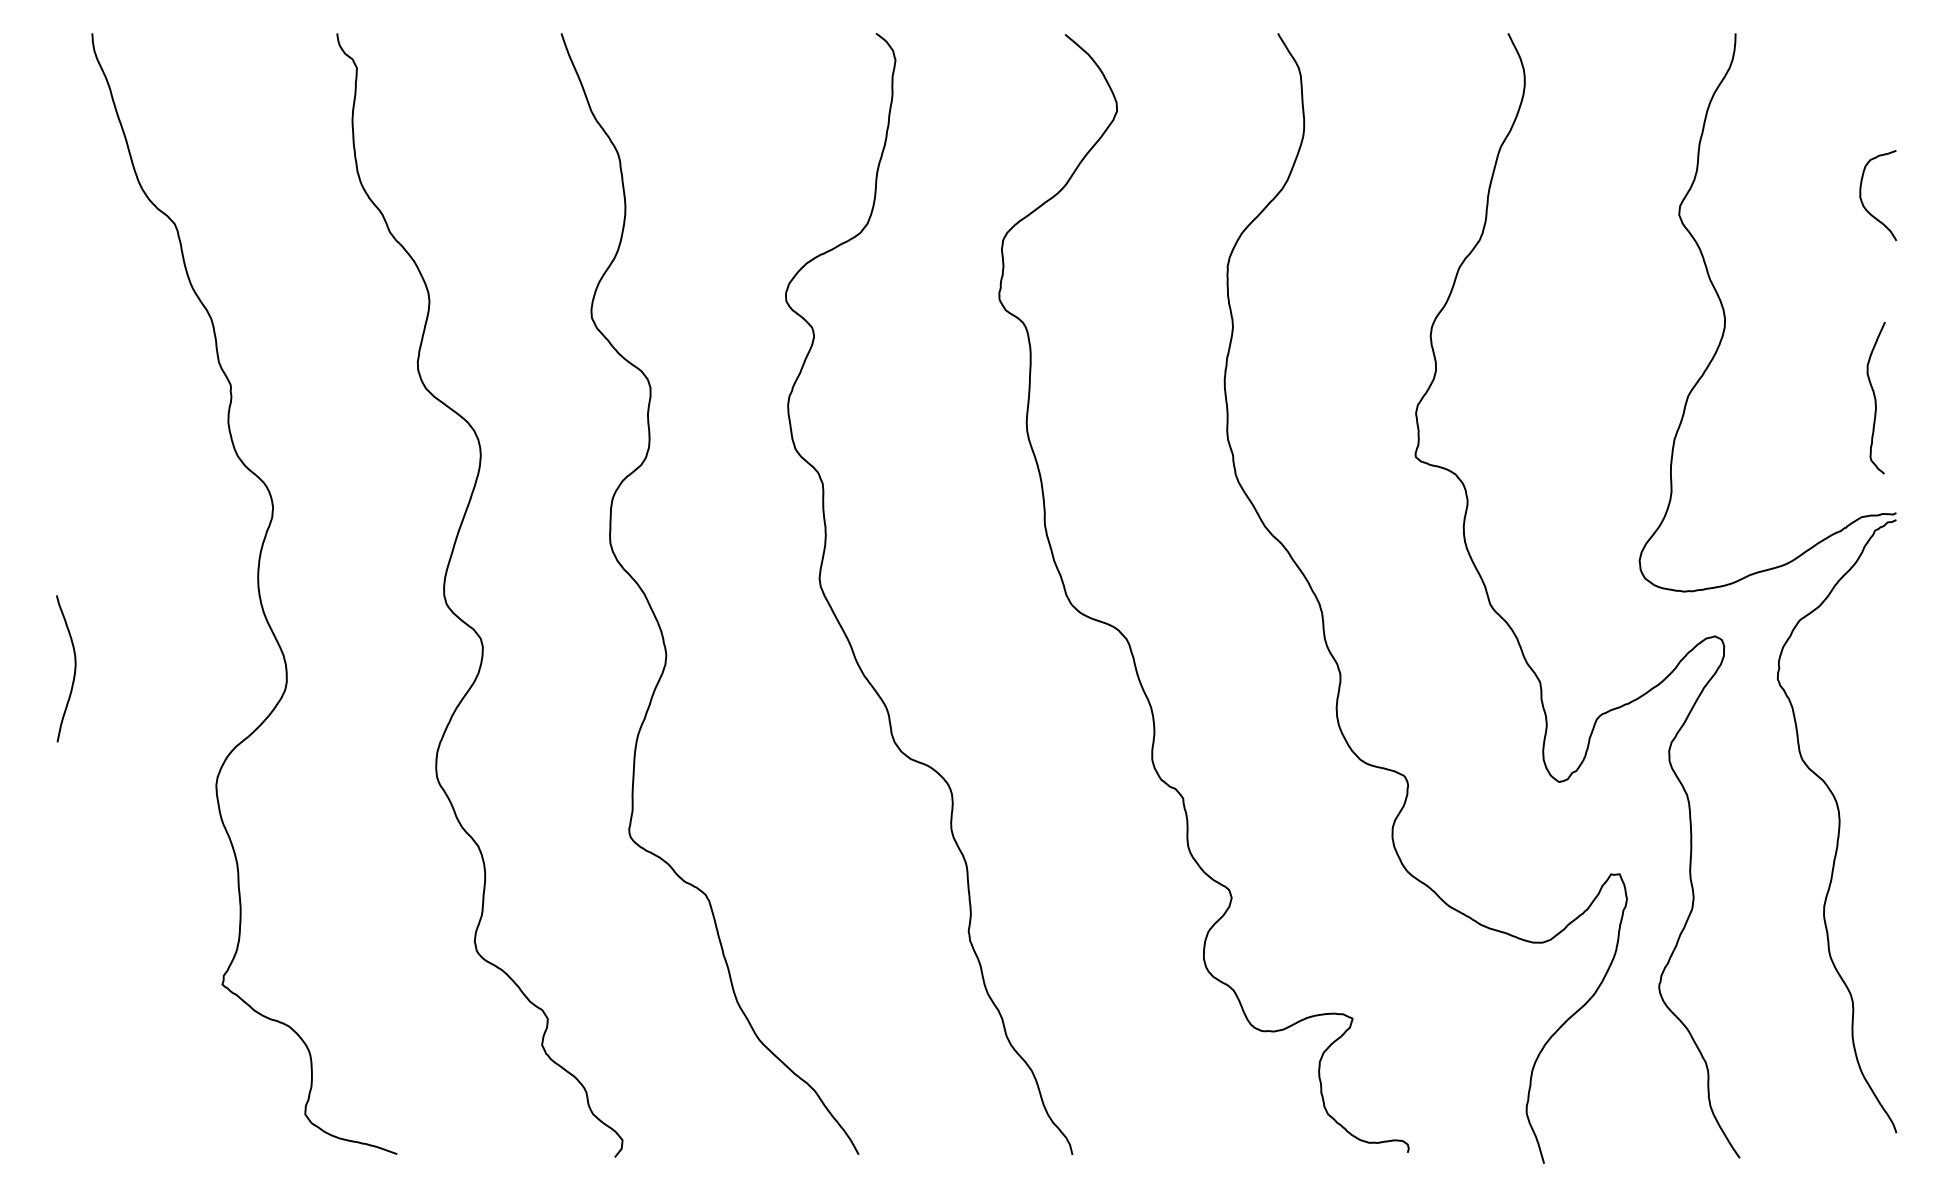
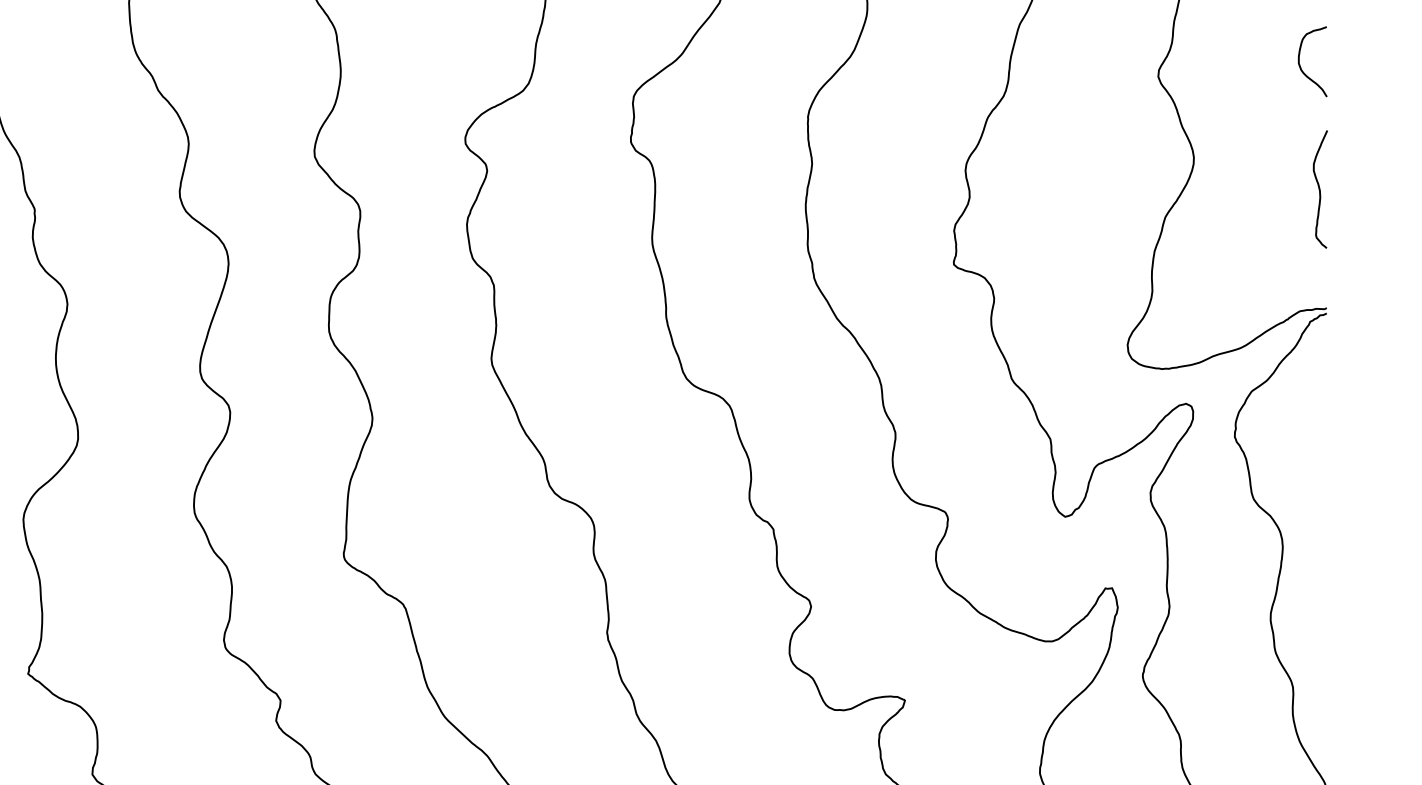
curve: (1875, 398) -> (1319, 189), moved

